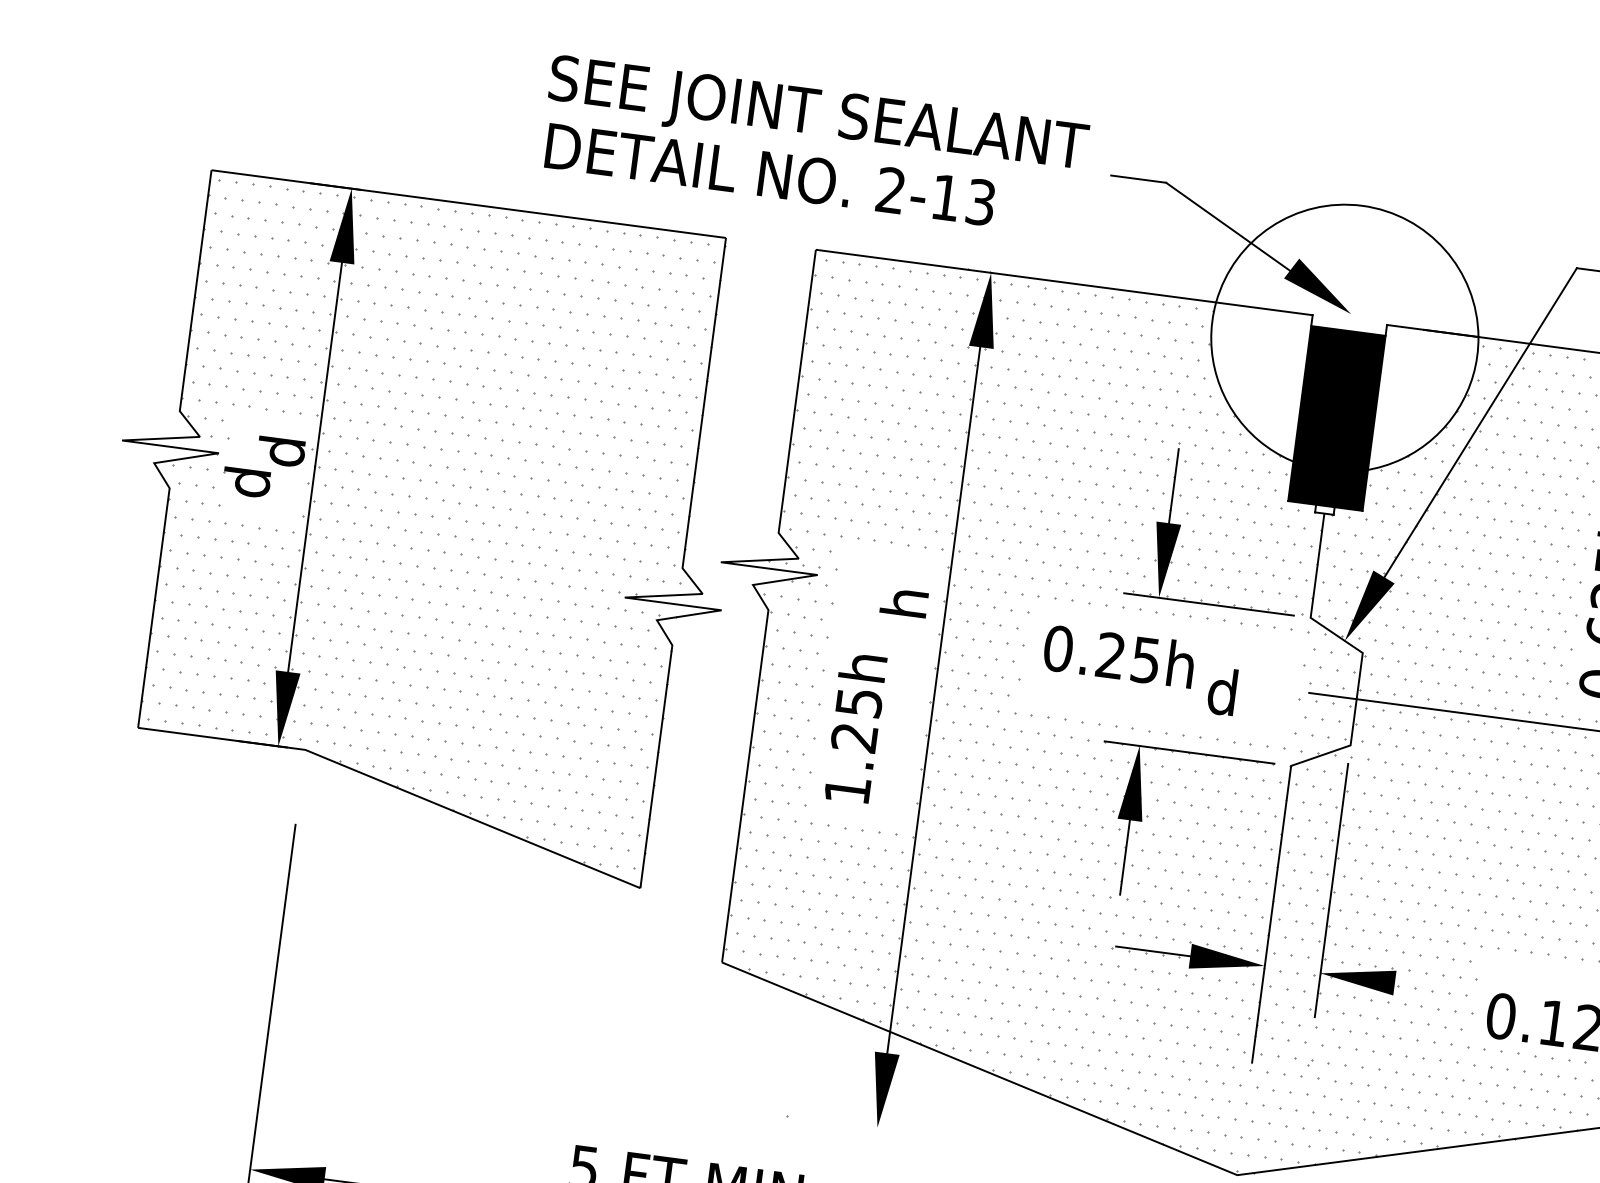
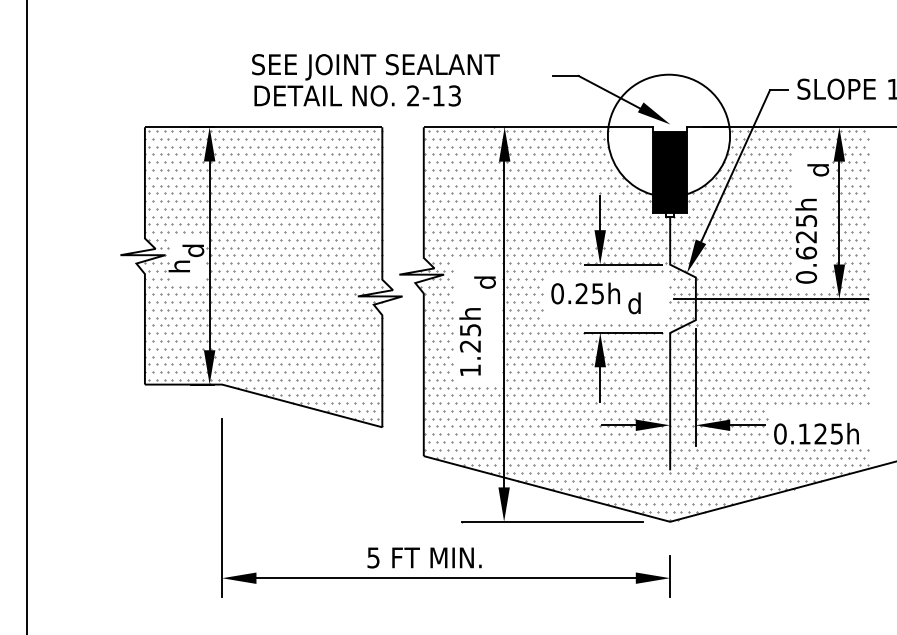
text: (813, 146) -> (375, 80), moved
text: (246, 481) -> (179, 266), d -> h
text: (903, 603) -> (484, 282), h -> d
line: (1432, 988) -> (747, 425), added
line: (982, 1140) -> (552, 521), added

